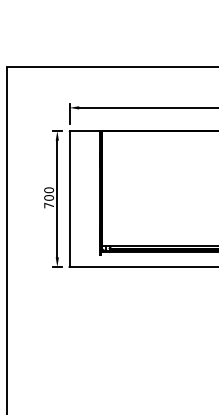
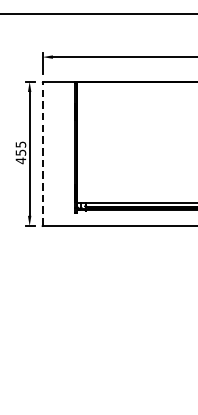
text: (49, 197) -> (21, 152), 700 -> 455
line: (69, 198) -> (42, 153), solid -> dashed

